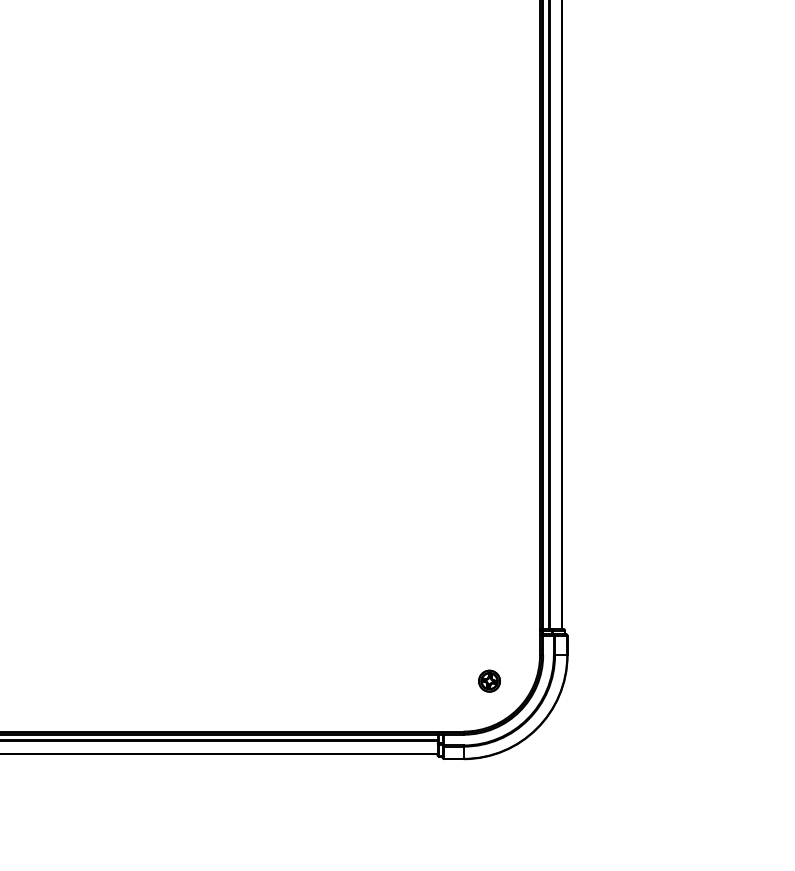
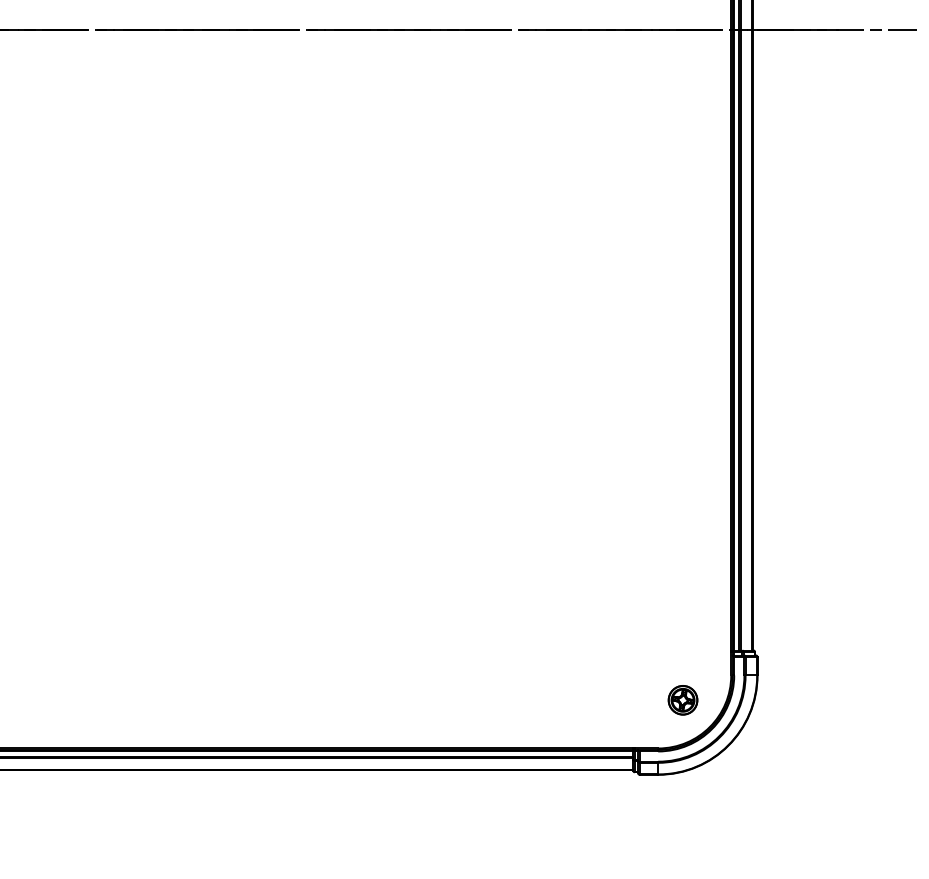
part: (488, 681) -> (682, 700), size x1.43

